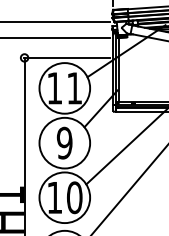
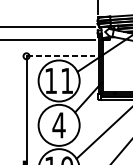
line: (67, 57) -> (61, 55), solid -> dashed
text: (64, 142) -> (58, 124), 9 -> 4

